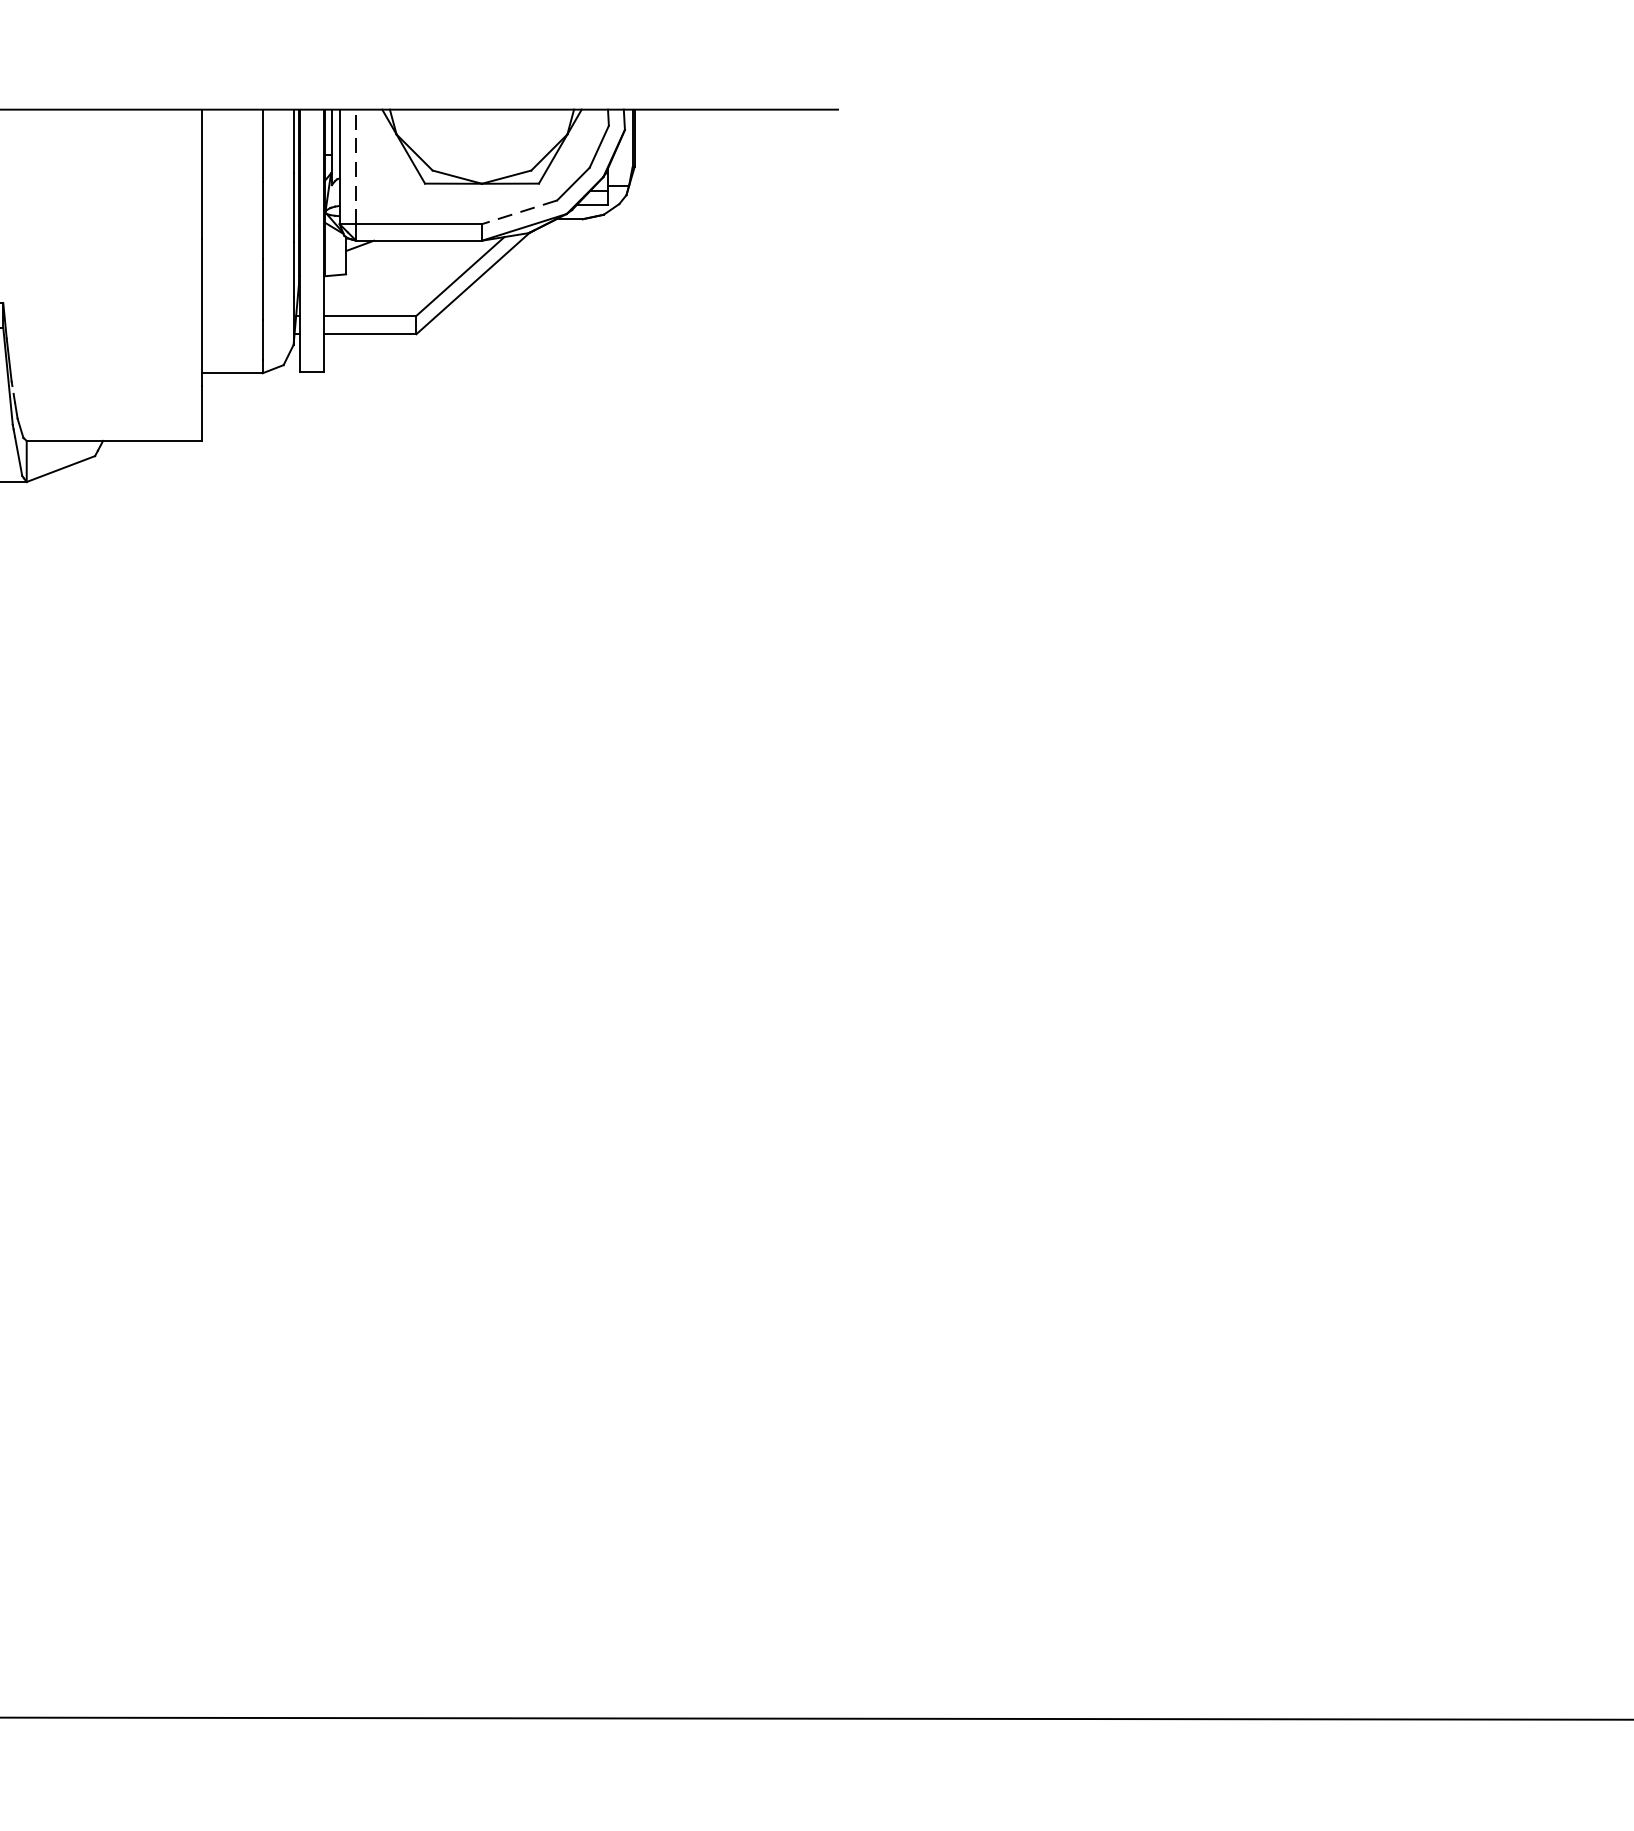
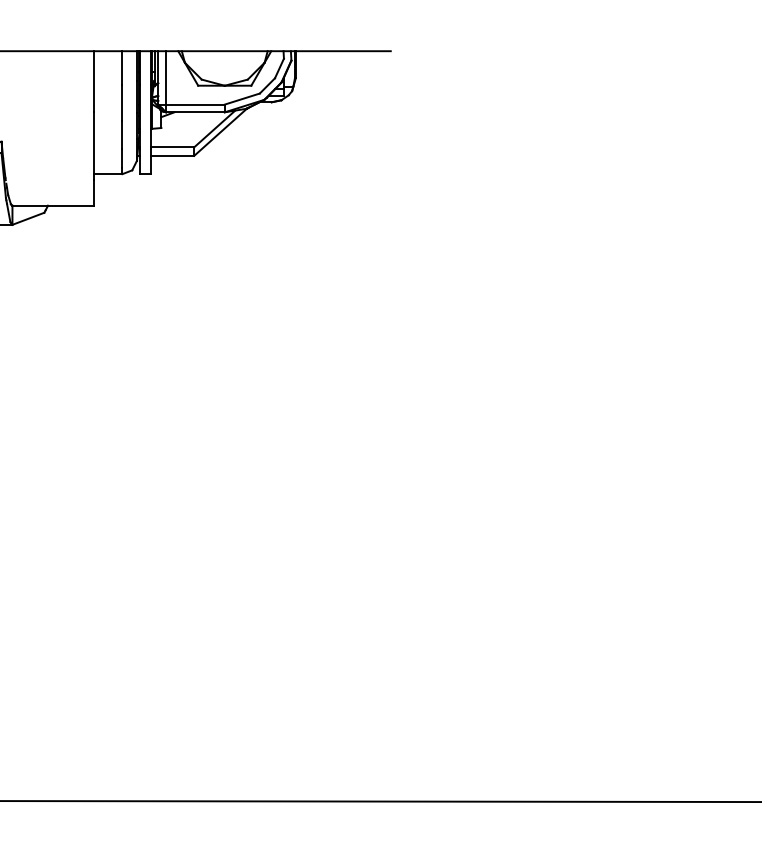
line: (357, 166) -> (166, 77), dashed -> solid
line: (517, 213) -> (241, 99), dashed -> solid

